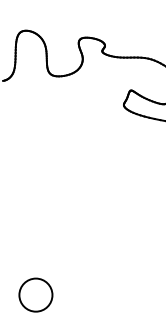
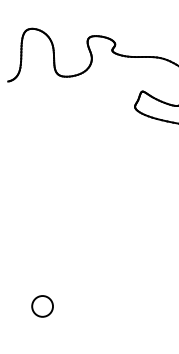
circle: (35, 295) -> (42, 306), size x0.6

